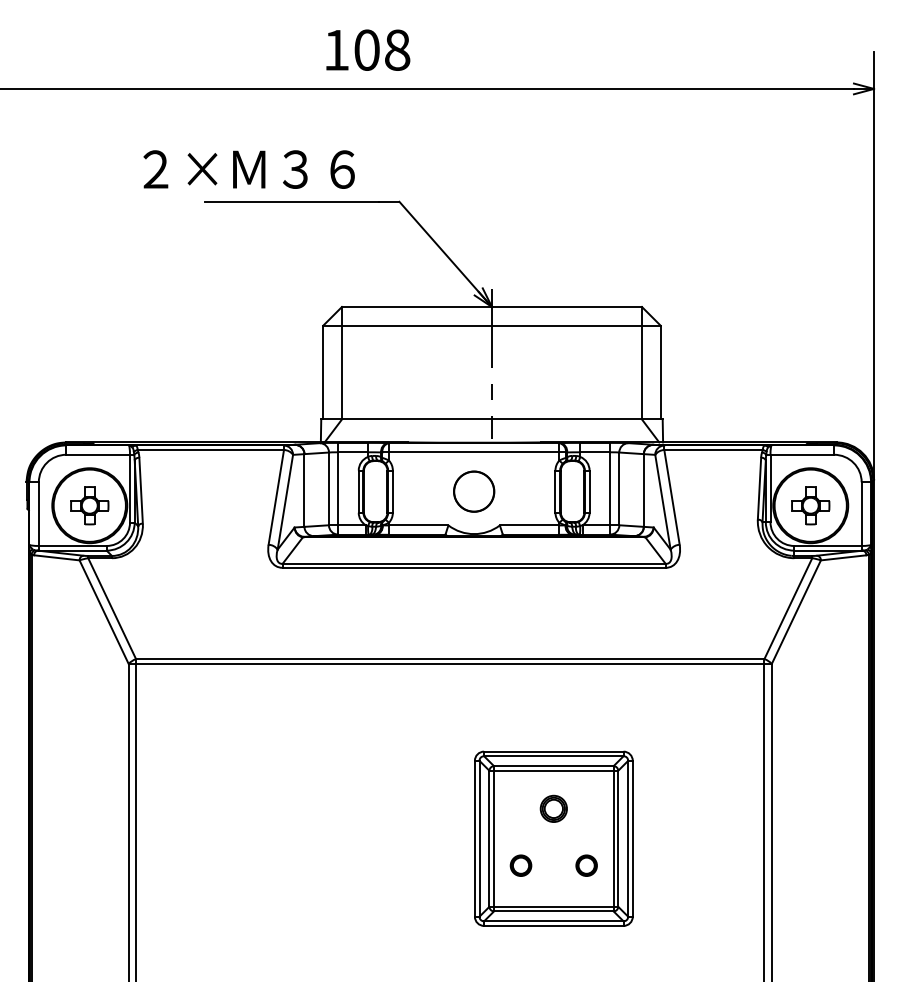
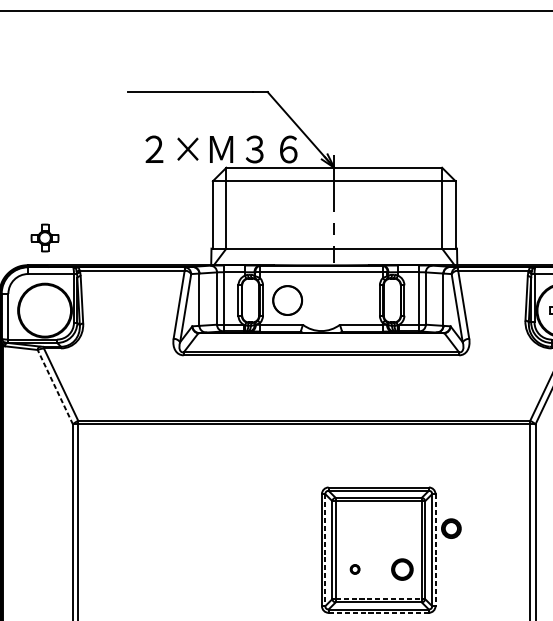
text: (248, 169) -> (221, 149), moved
circle: (474, 491) -> (287, 300), moved
part: (89, 505) -> (44, 237), moved
line: (103, 611) -> (54, 386), solid -> dashed
part: (553, 808) -> (451, 528), moved
line: (479, 838) -> (325, 549), solid -> dashed
line: (632, 838) -> (435, 549), solid -> dashed
part: (520, 865) -> (354, 569), size x0.6
part: (586, 865) -> (402, 569), size x1.4
line: (553, 906) -> (378, 598), solid -> dashed
line: (553, 925) -> (378, 612), solid -> dashed

